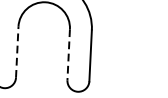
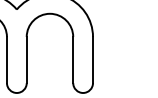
line: (16, 51) -> (26, 59), dashed -> solid
line: (68, 55) -> (73, 60), dashed -> solid

